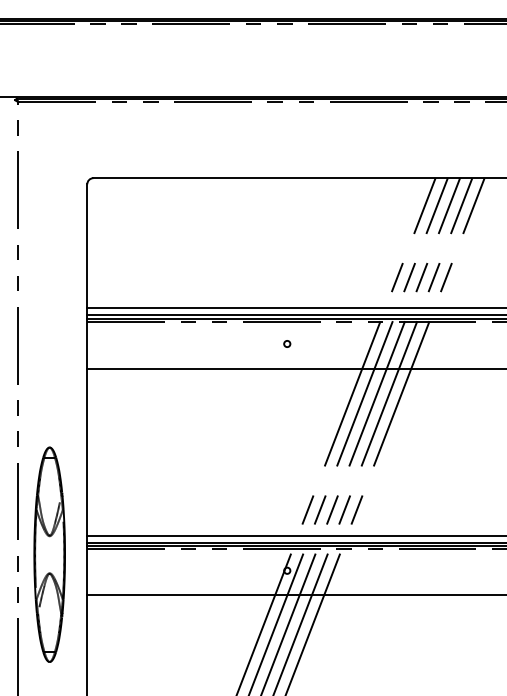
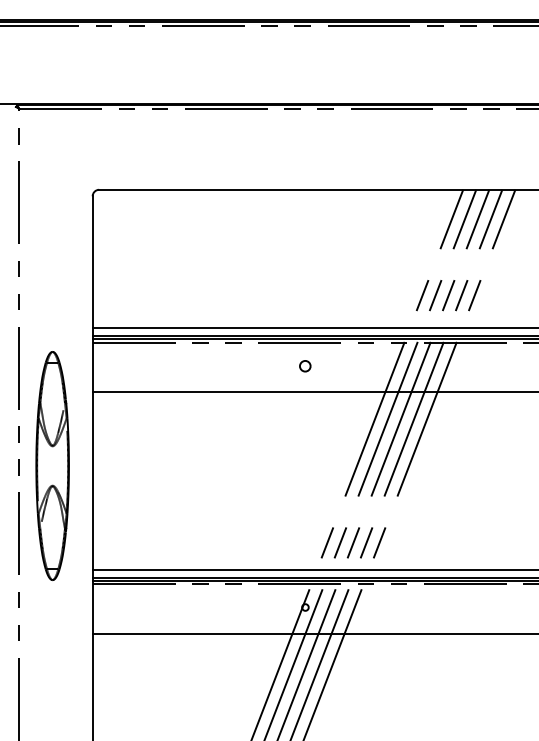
circle: (287, 343) -> (305, 365), size x1.6
part: (49, 554) -> (52, 465), moved

